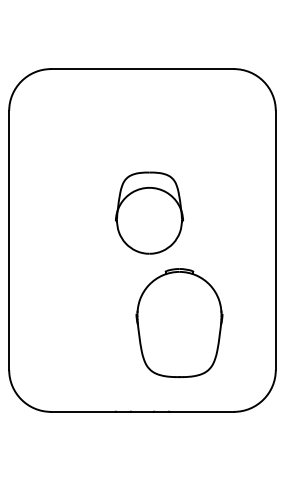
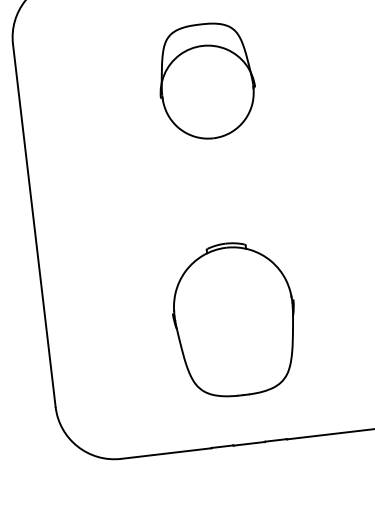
part: (149, 212) -> (206, 80), moved
part: (179, 323) -> (234, 320), moved

